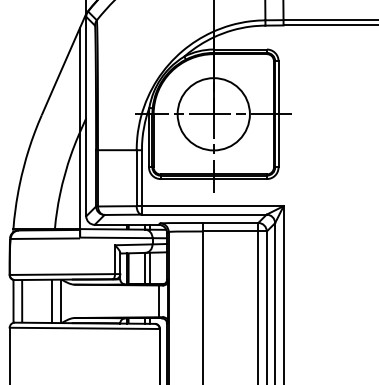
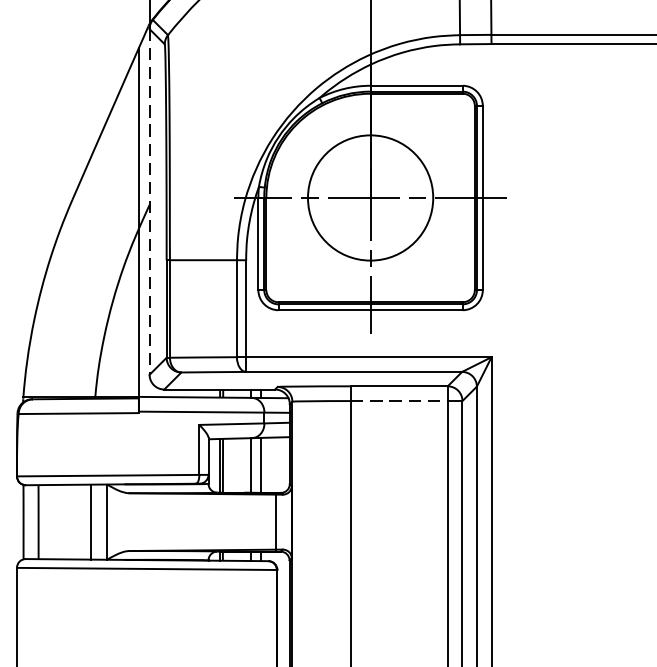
line: (86, 116) -> (150, 201), solid -> dashed
line: (230, 231) -> (399, 401), solid -> dashed

